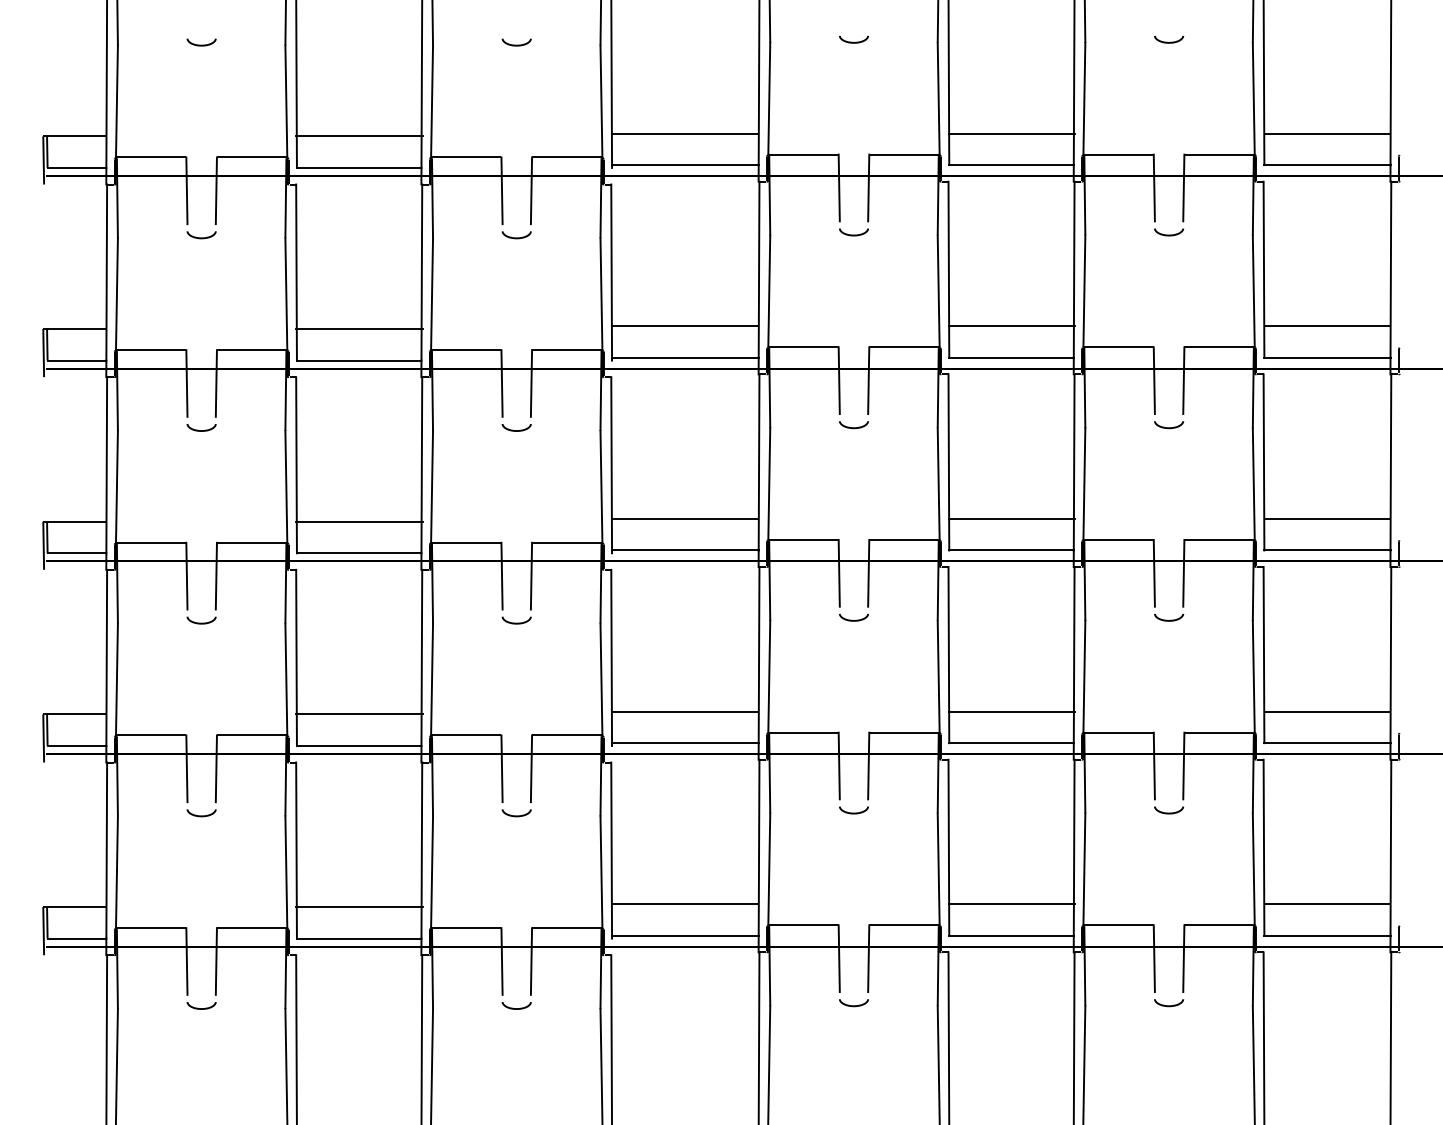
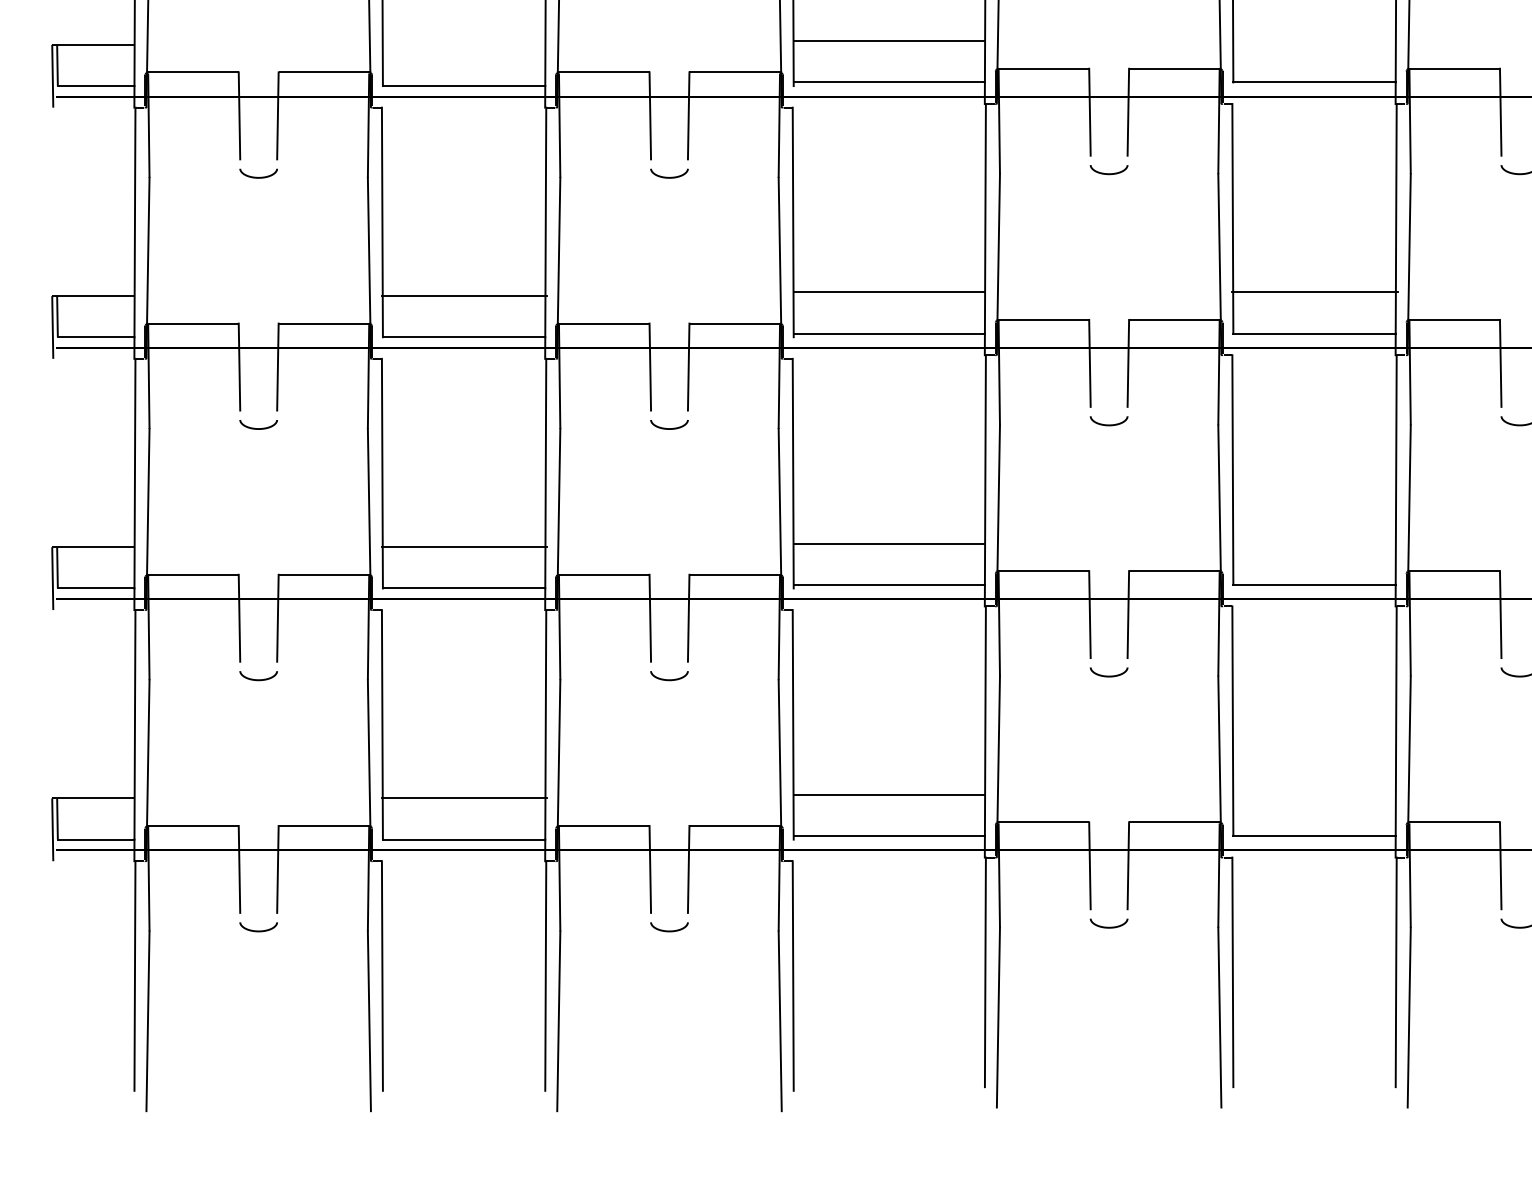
line: (1011, 326) -> (1314, 41), removed
line: (359, 329) -> (464, 45), removed
line: (1011, 711) -> (1314, 543), removed
line: (1011, 904) -> (1314, 795), removed

